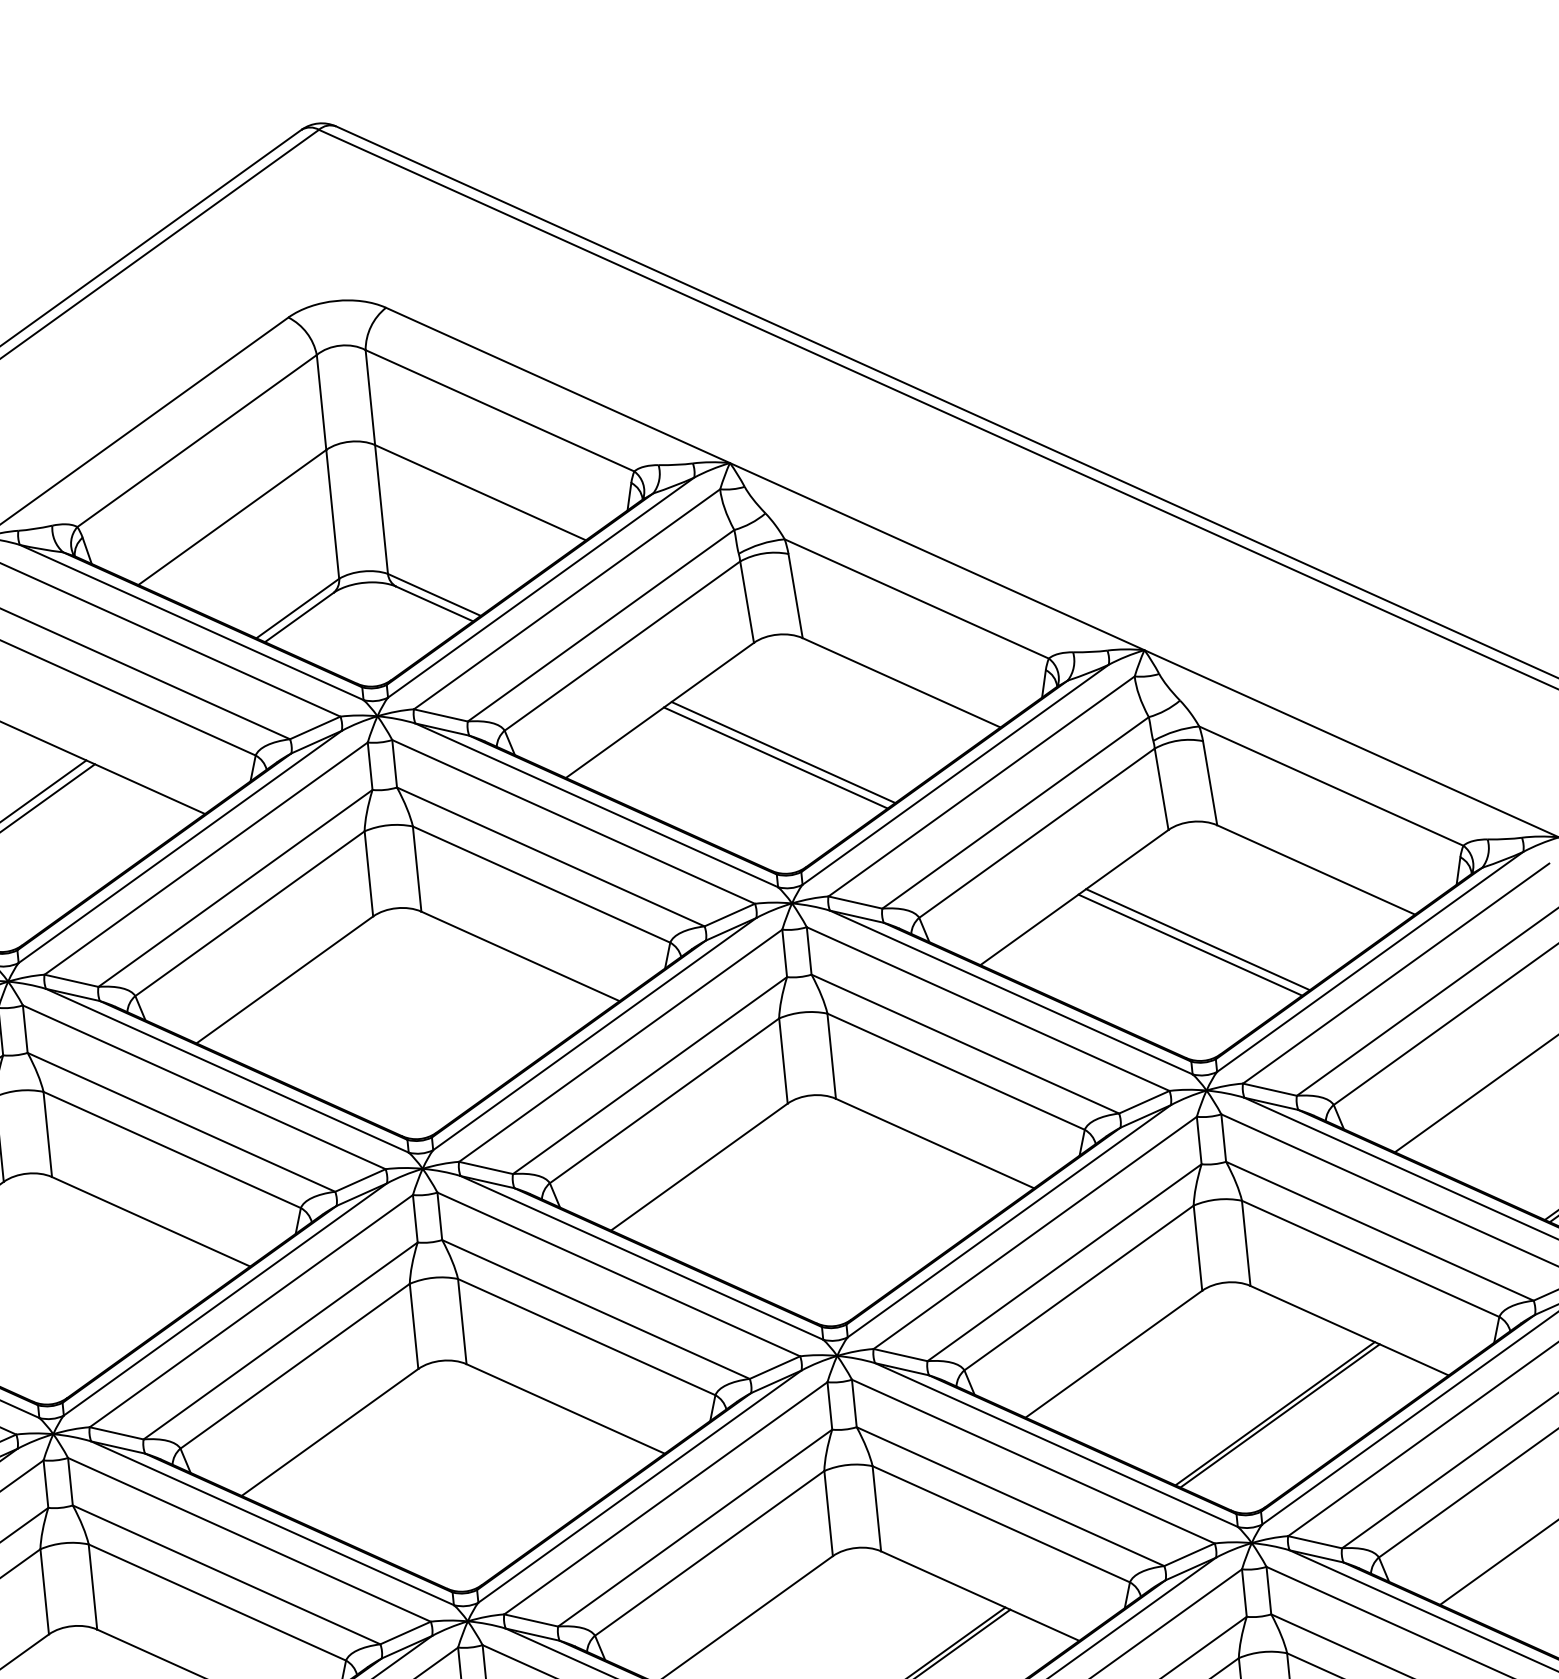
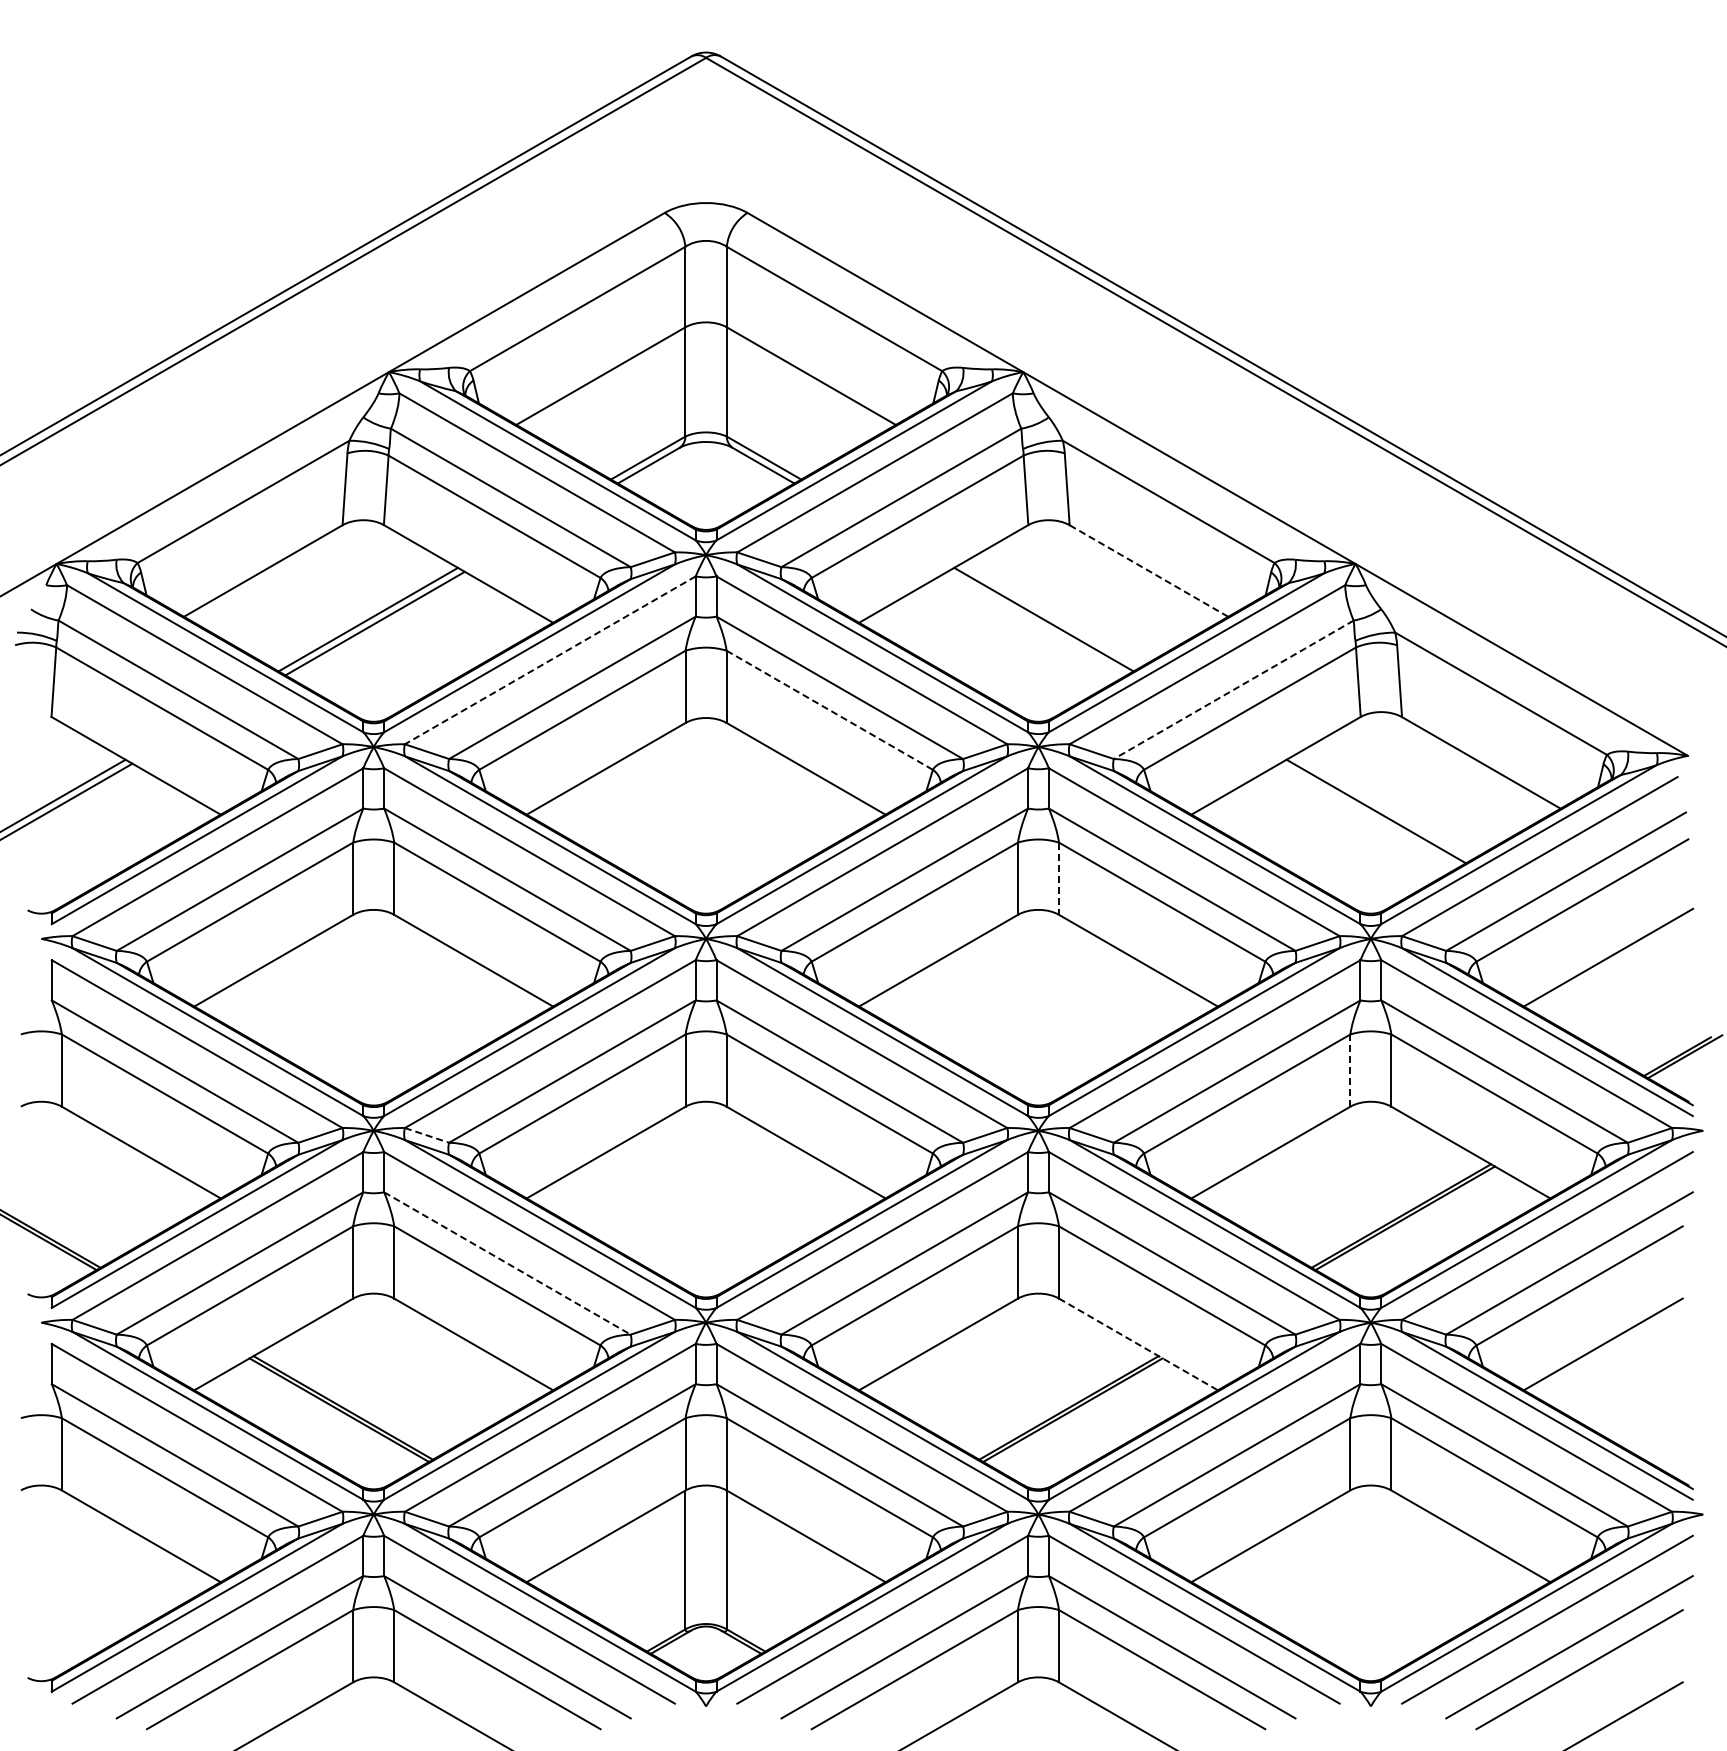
line: (901, 683) -> (1148, 571), solid -> dashed
line: (775, 757) -> (1036, 623), removed
line: (1015, 813) -> (1233, 690), solid -> dashed
line: (206, 858) -> (550, 660), solid -> dashed
line: (542, 884) -> (830, 710), solid -> dashed
line: (1190, 945) -> (1369, 815), removed
line: (831, 1057) -> (1058, 879), solid -> dashed
line: (1198, 1248) -> (1350, 1070), solid -> dashed
line: (117, 1433) -> (427, 1135), solid -> dashed
line: (226, 1574) -> (507, 1263), solid -> dashed
line: (980, 1596) -> (1138, 1344), solid -> dashed

